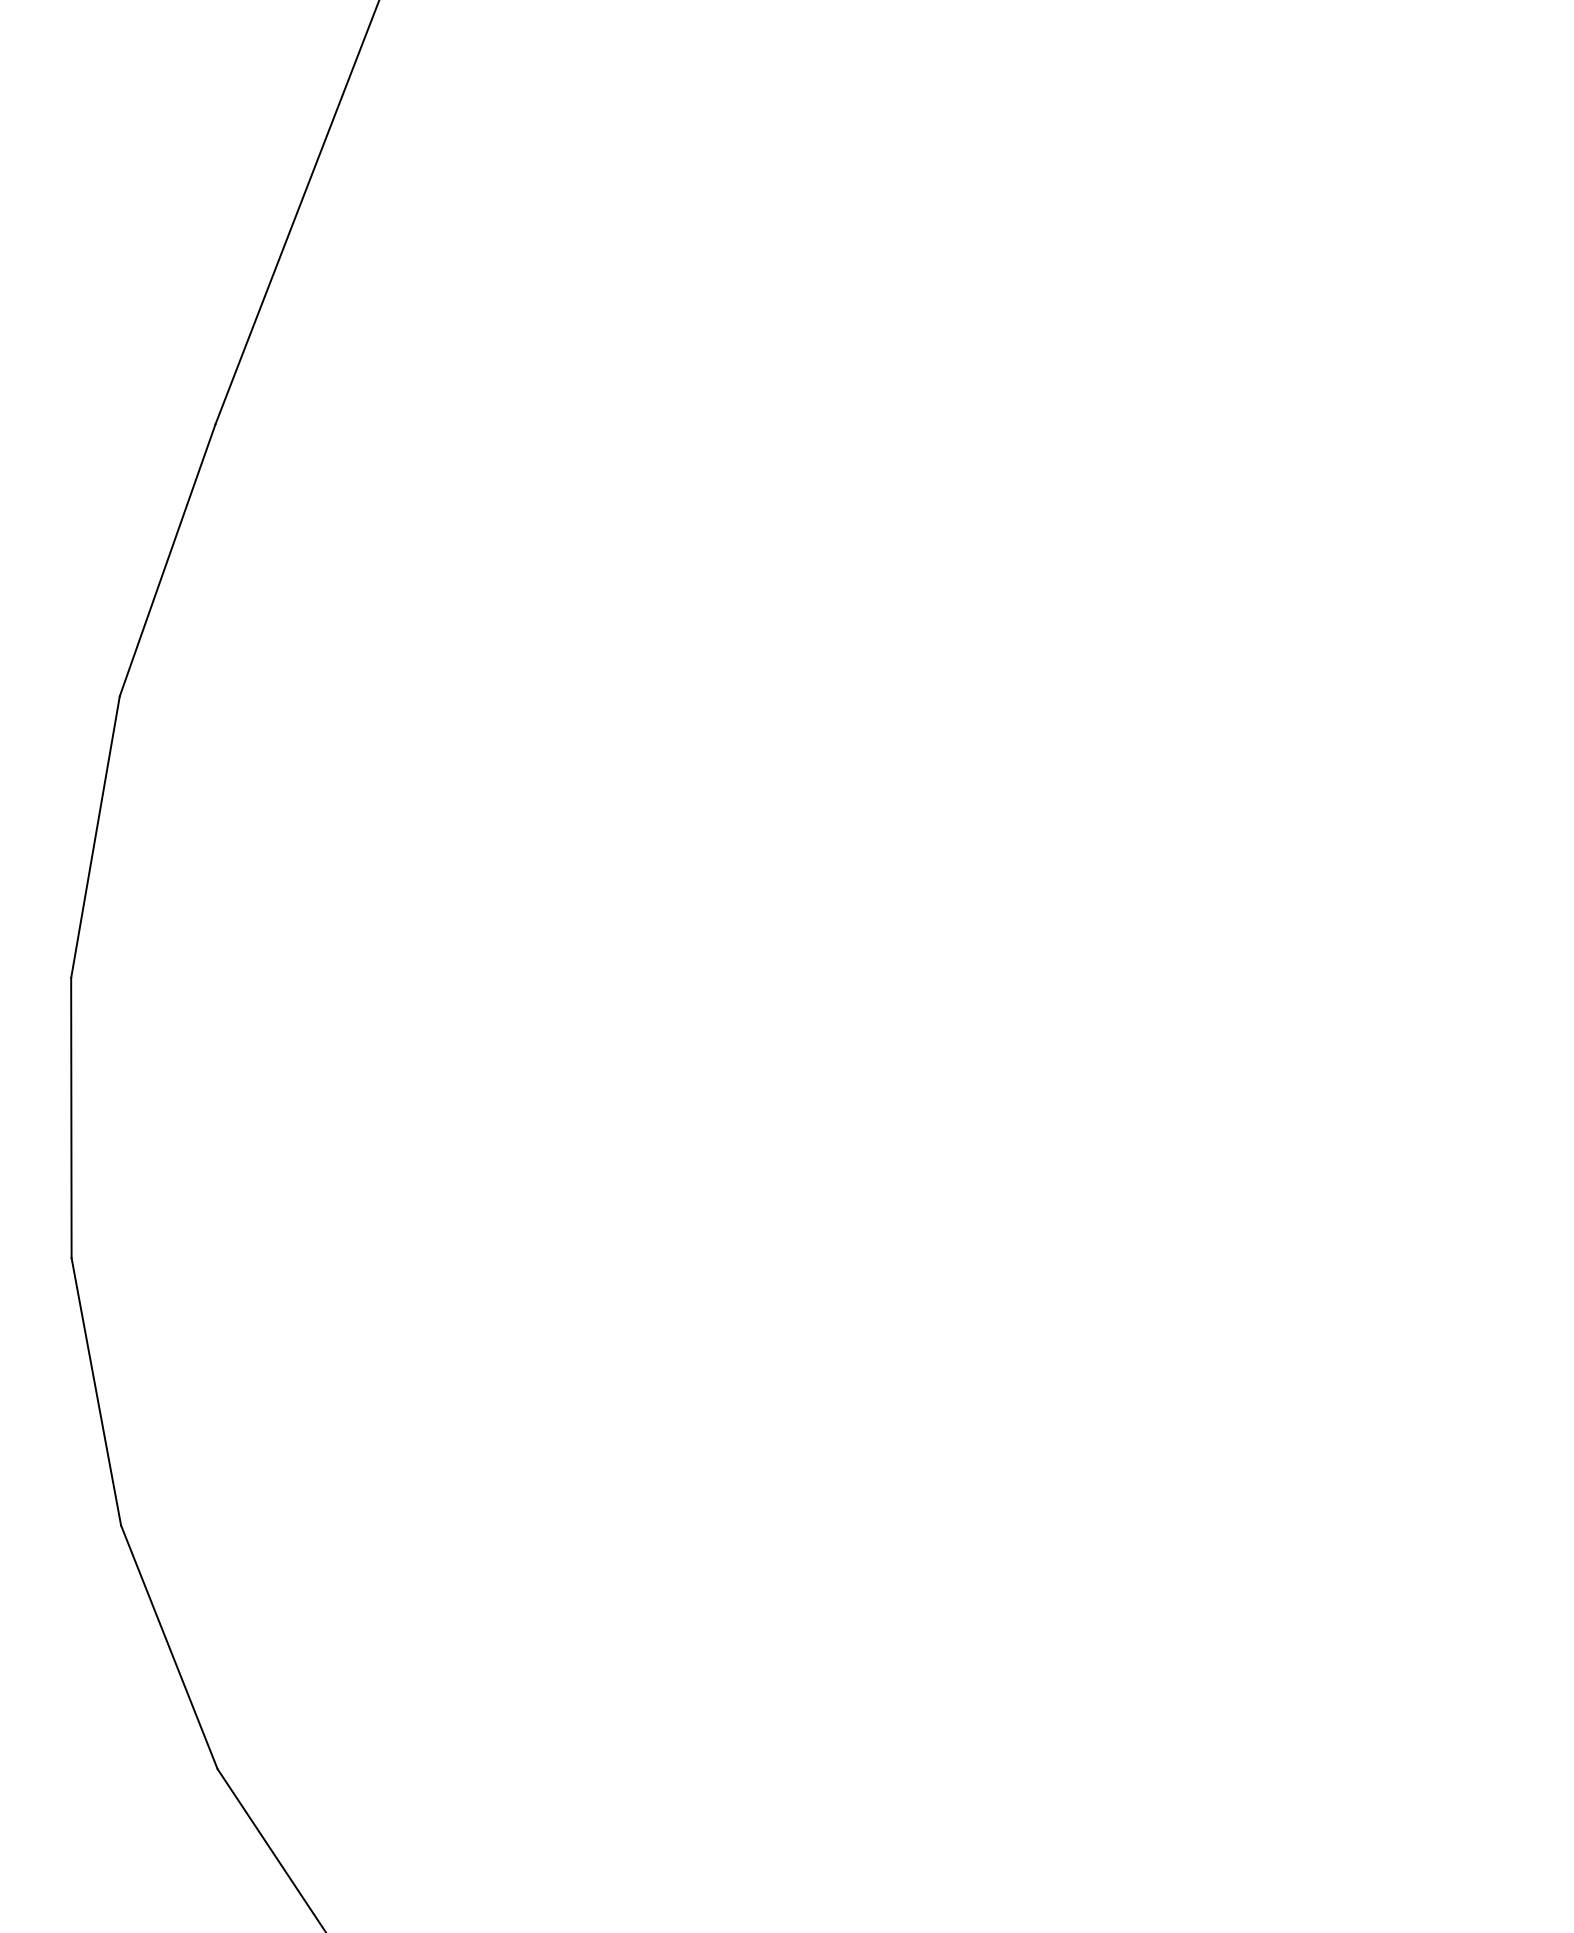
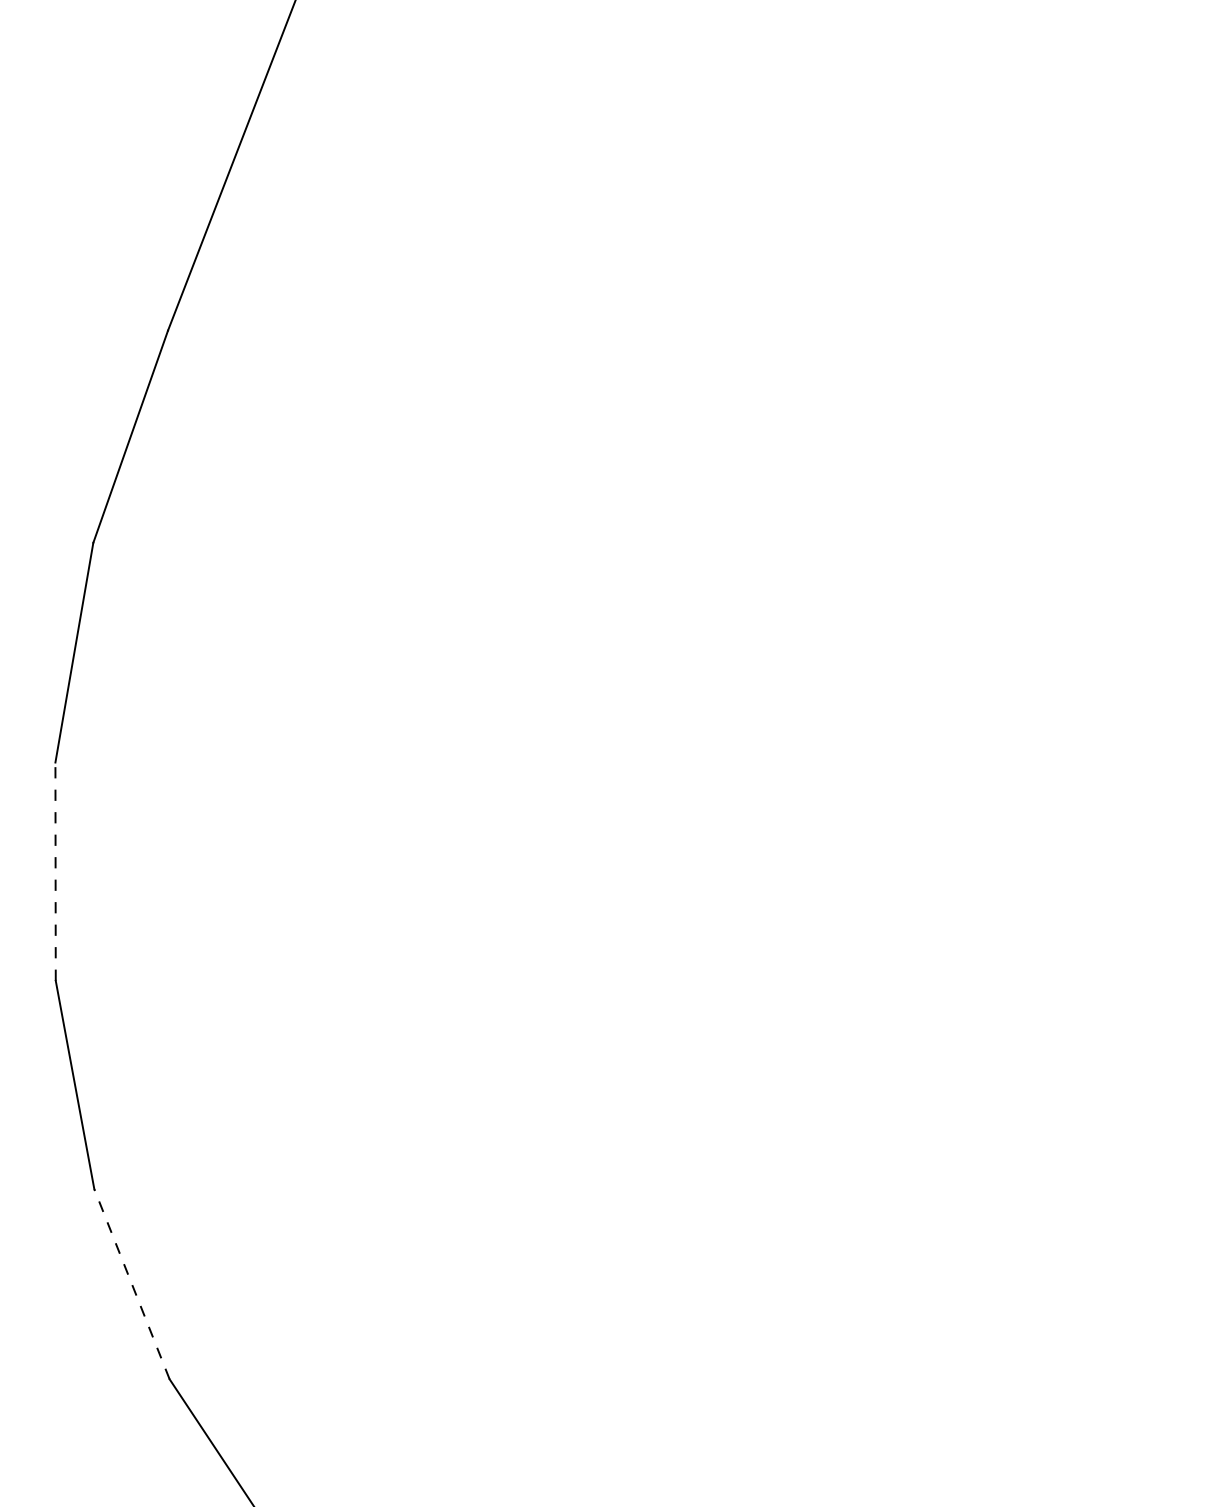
line: (71, 1117) -> (55, 871), solid -> dashed
line: (169, 1646) -> (132, 1283), solid -> dashed

